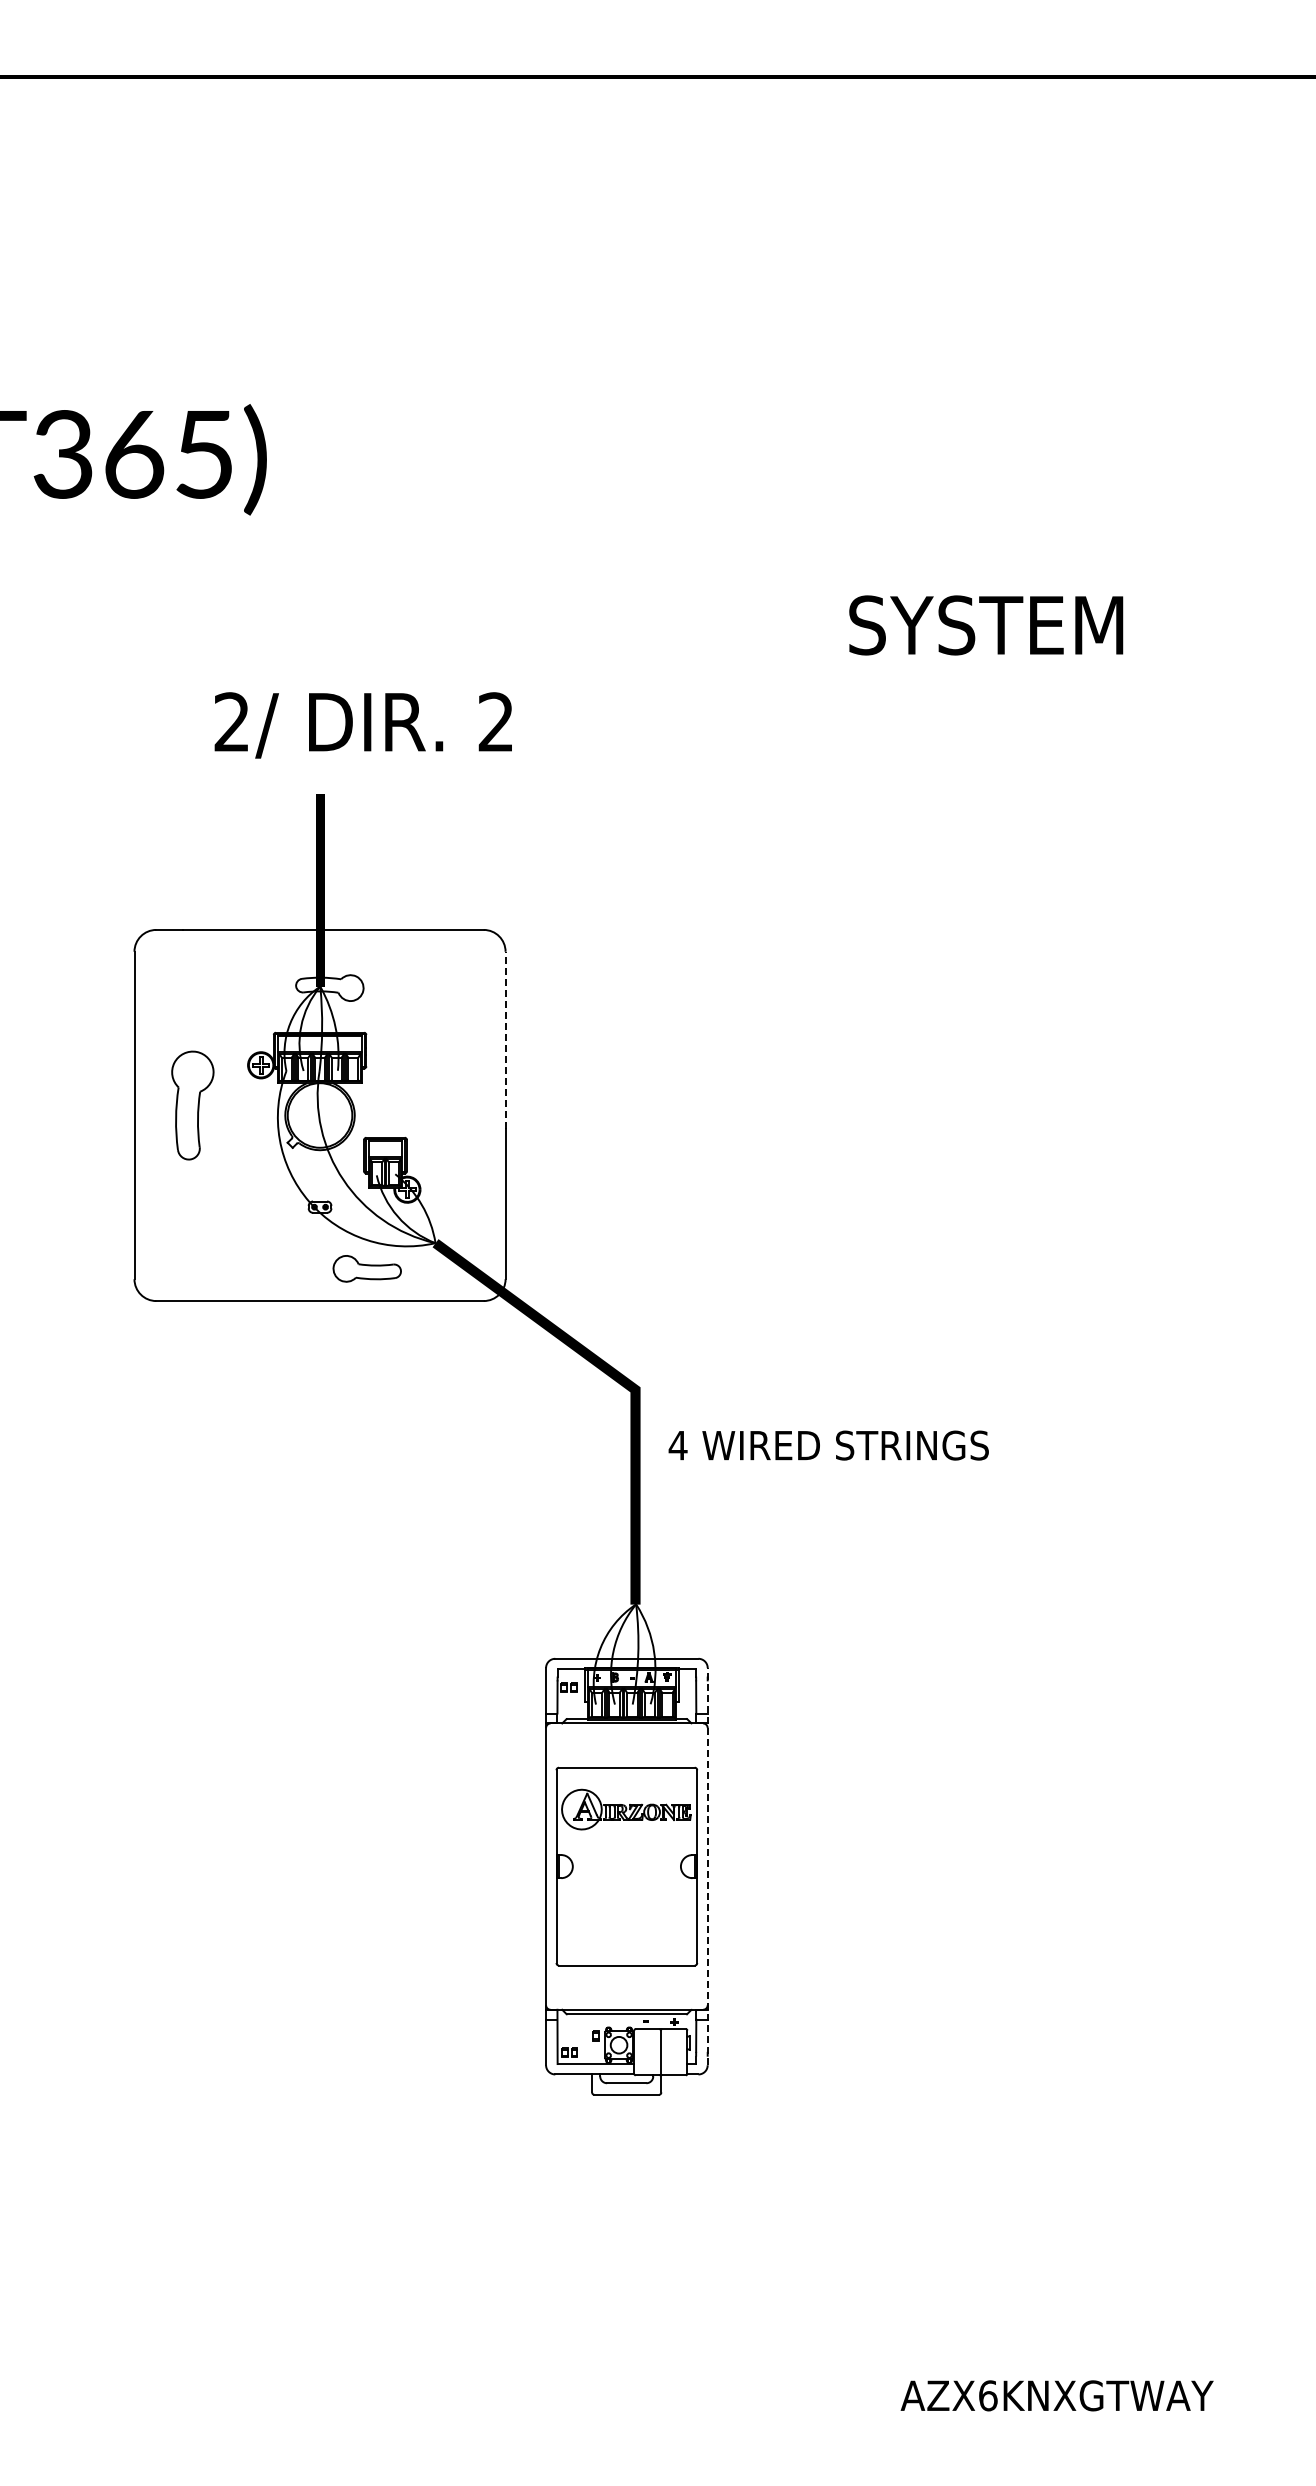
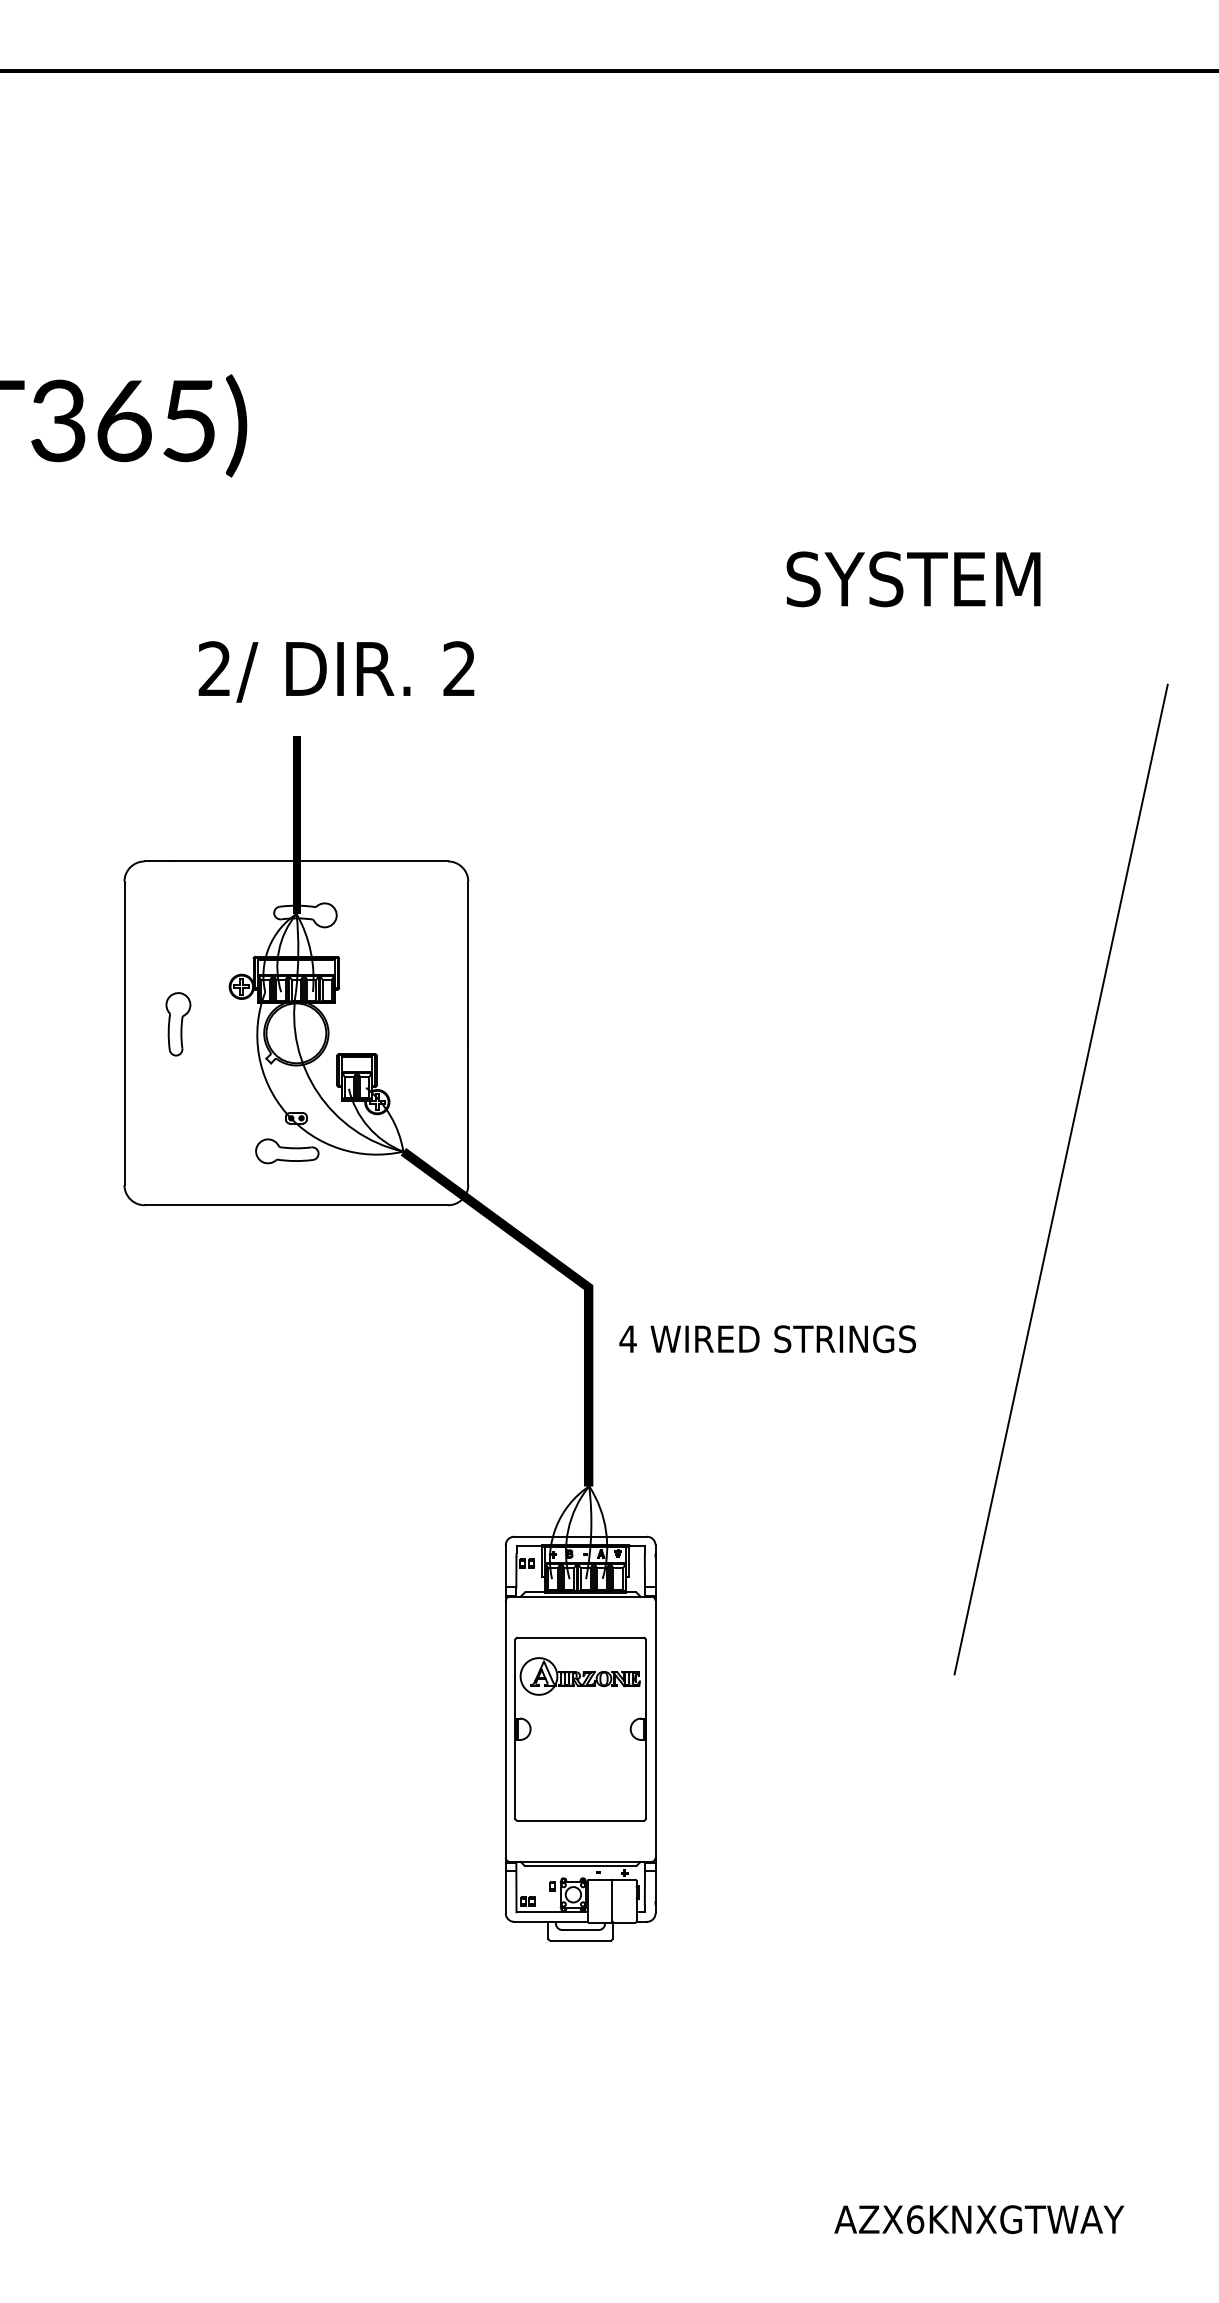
line: (505, 1039) -> (468, 962), dashed -> solid
part: (192, 1105) -> (178, 1024), size x0.62
part: (366, 1268) -> (286, 1151), moved
line: (1145, 1273) -> (1061, 1179), added
line: (707, 1866) -> (655, 1729), dashed -> solid

